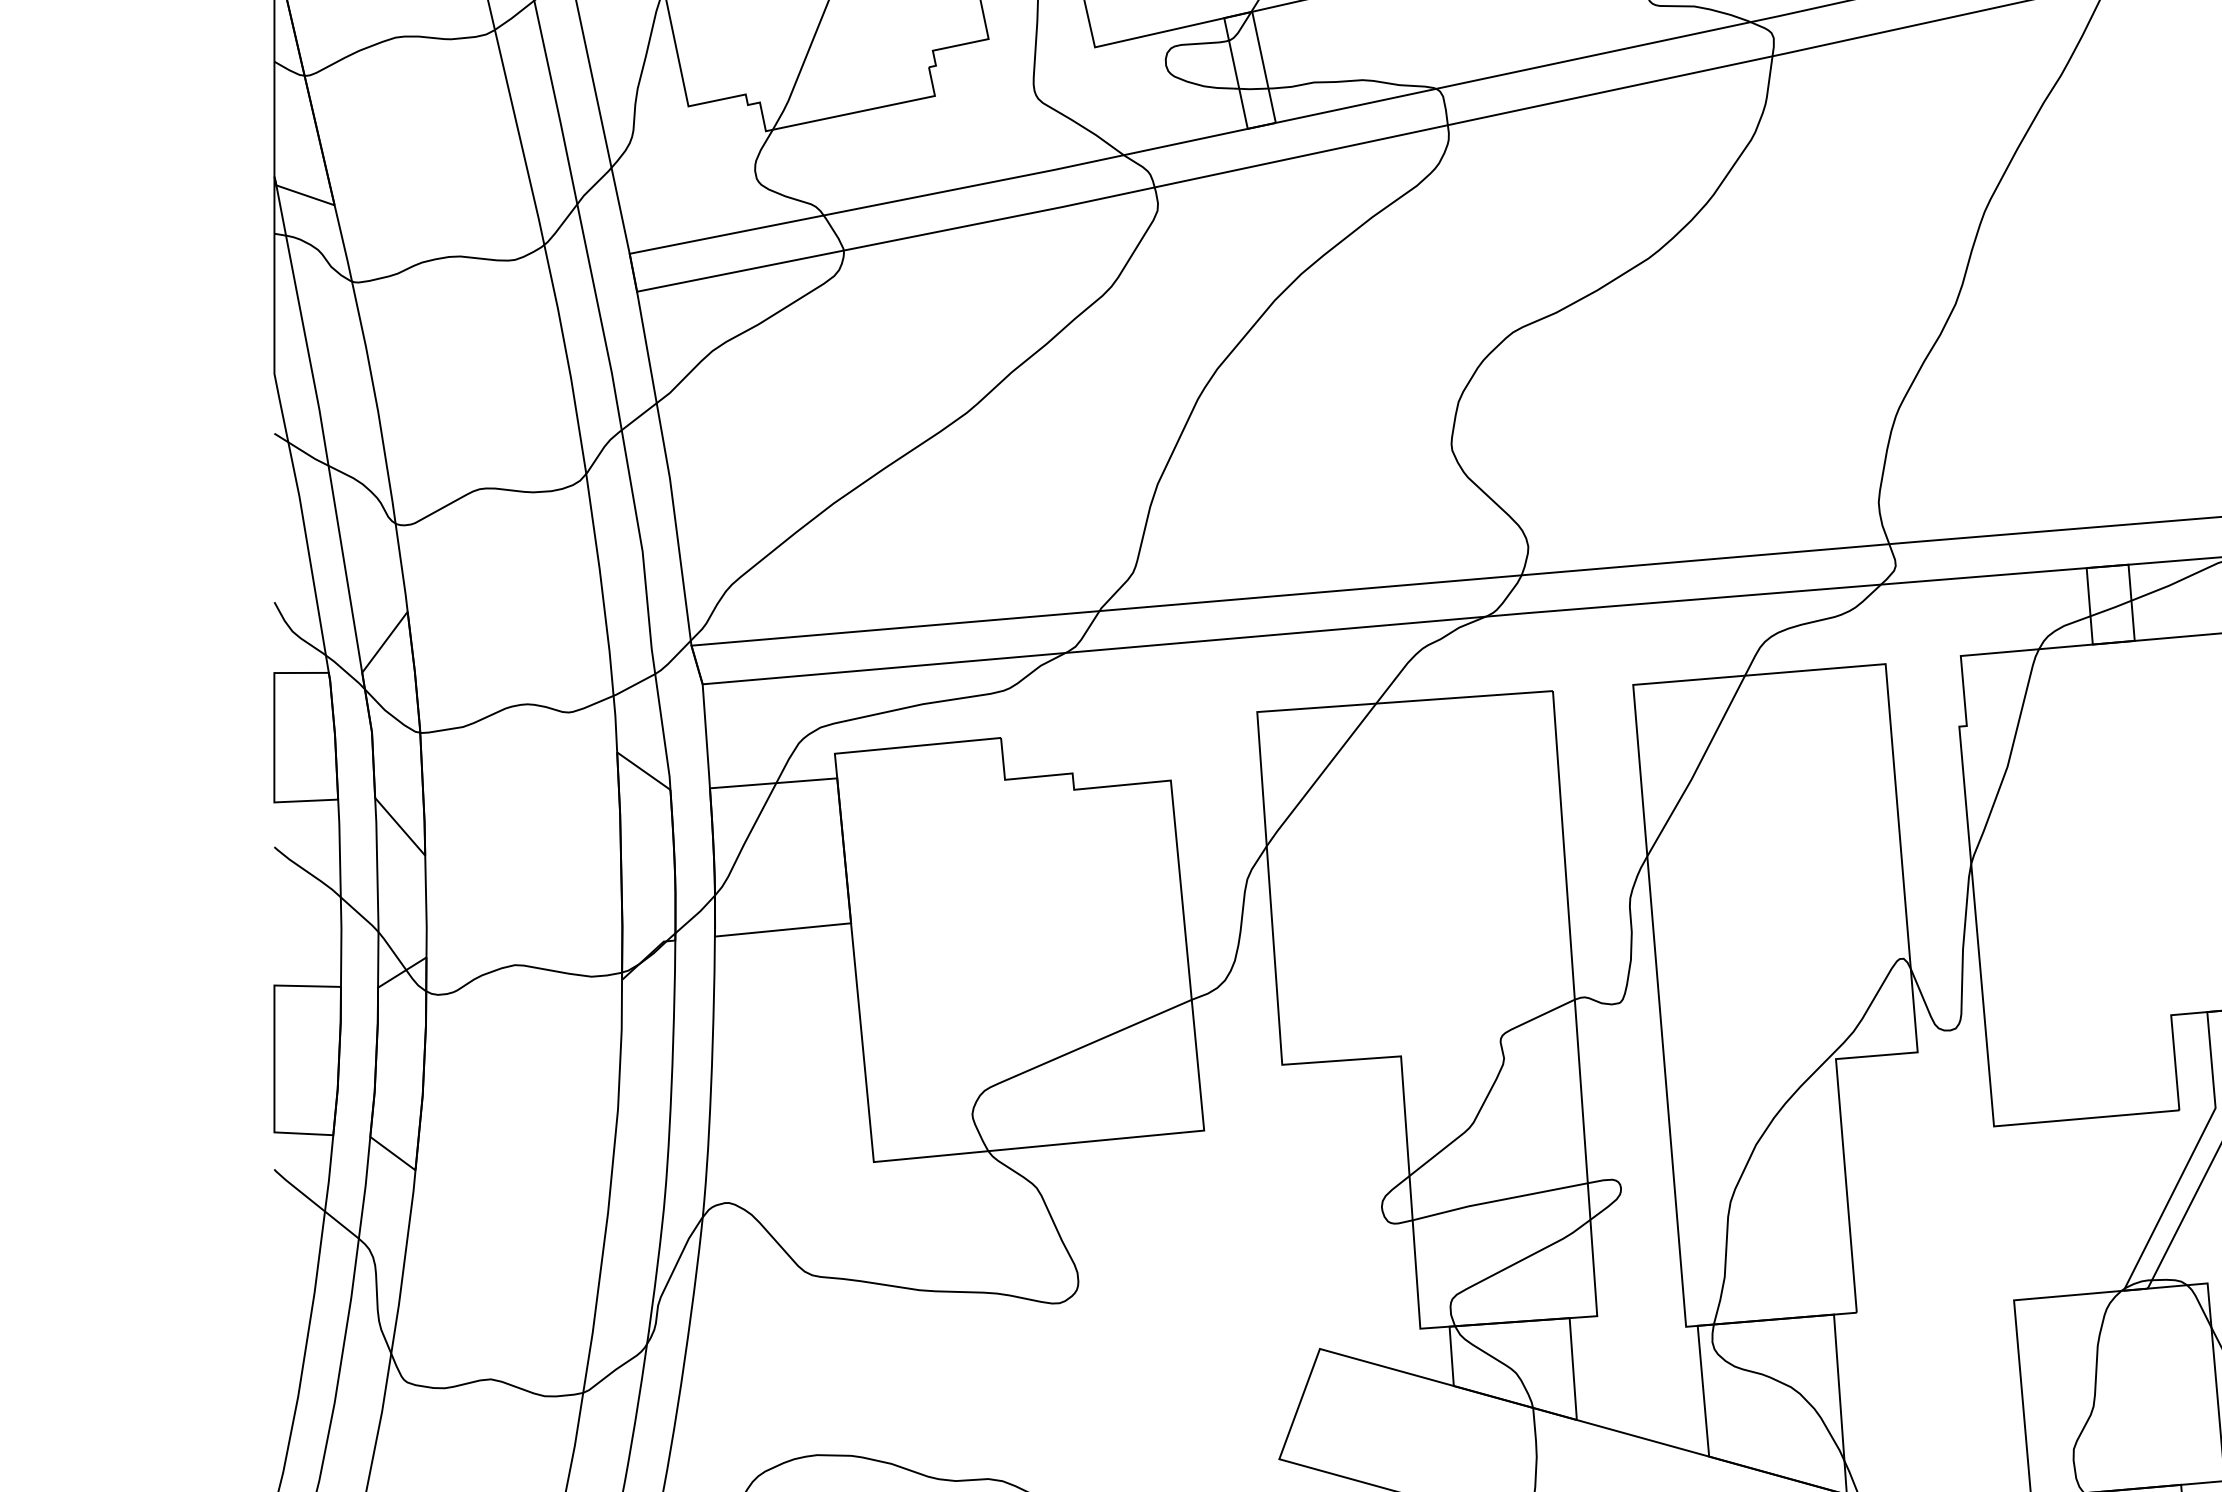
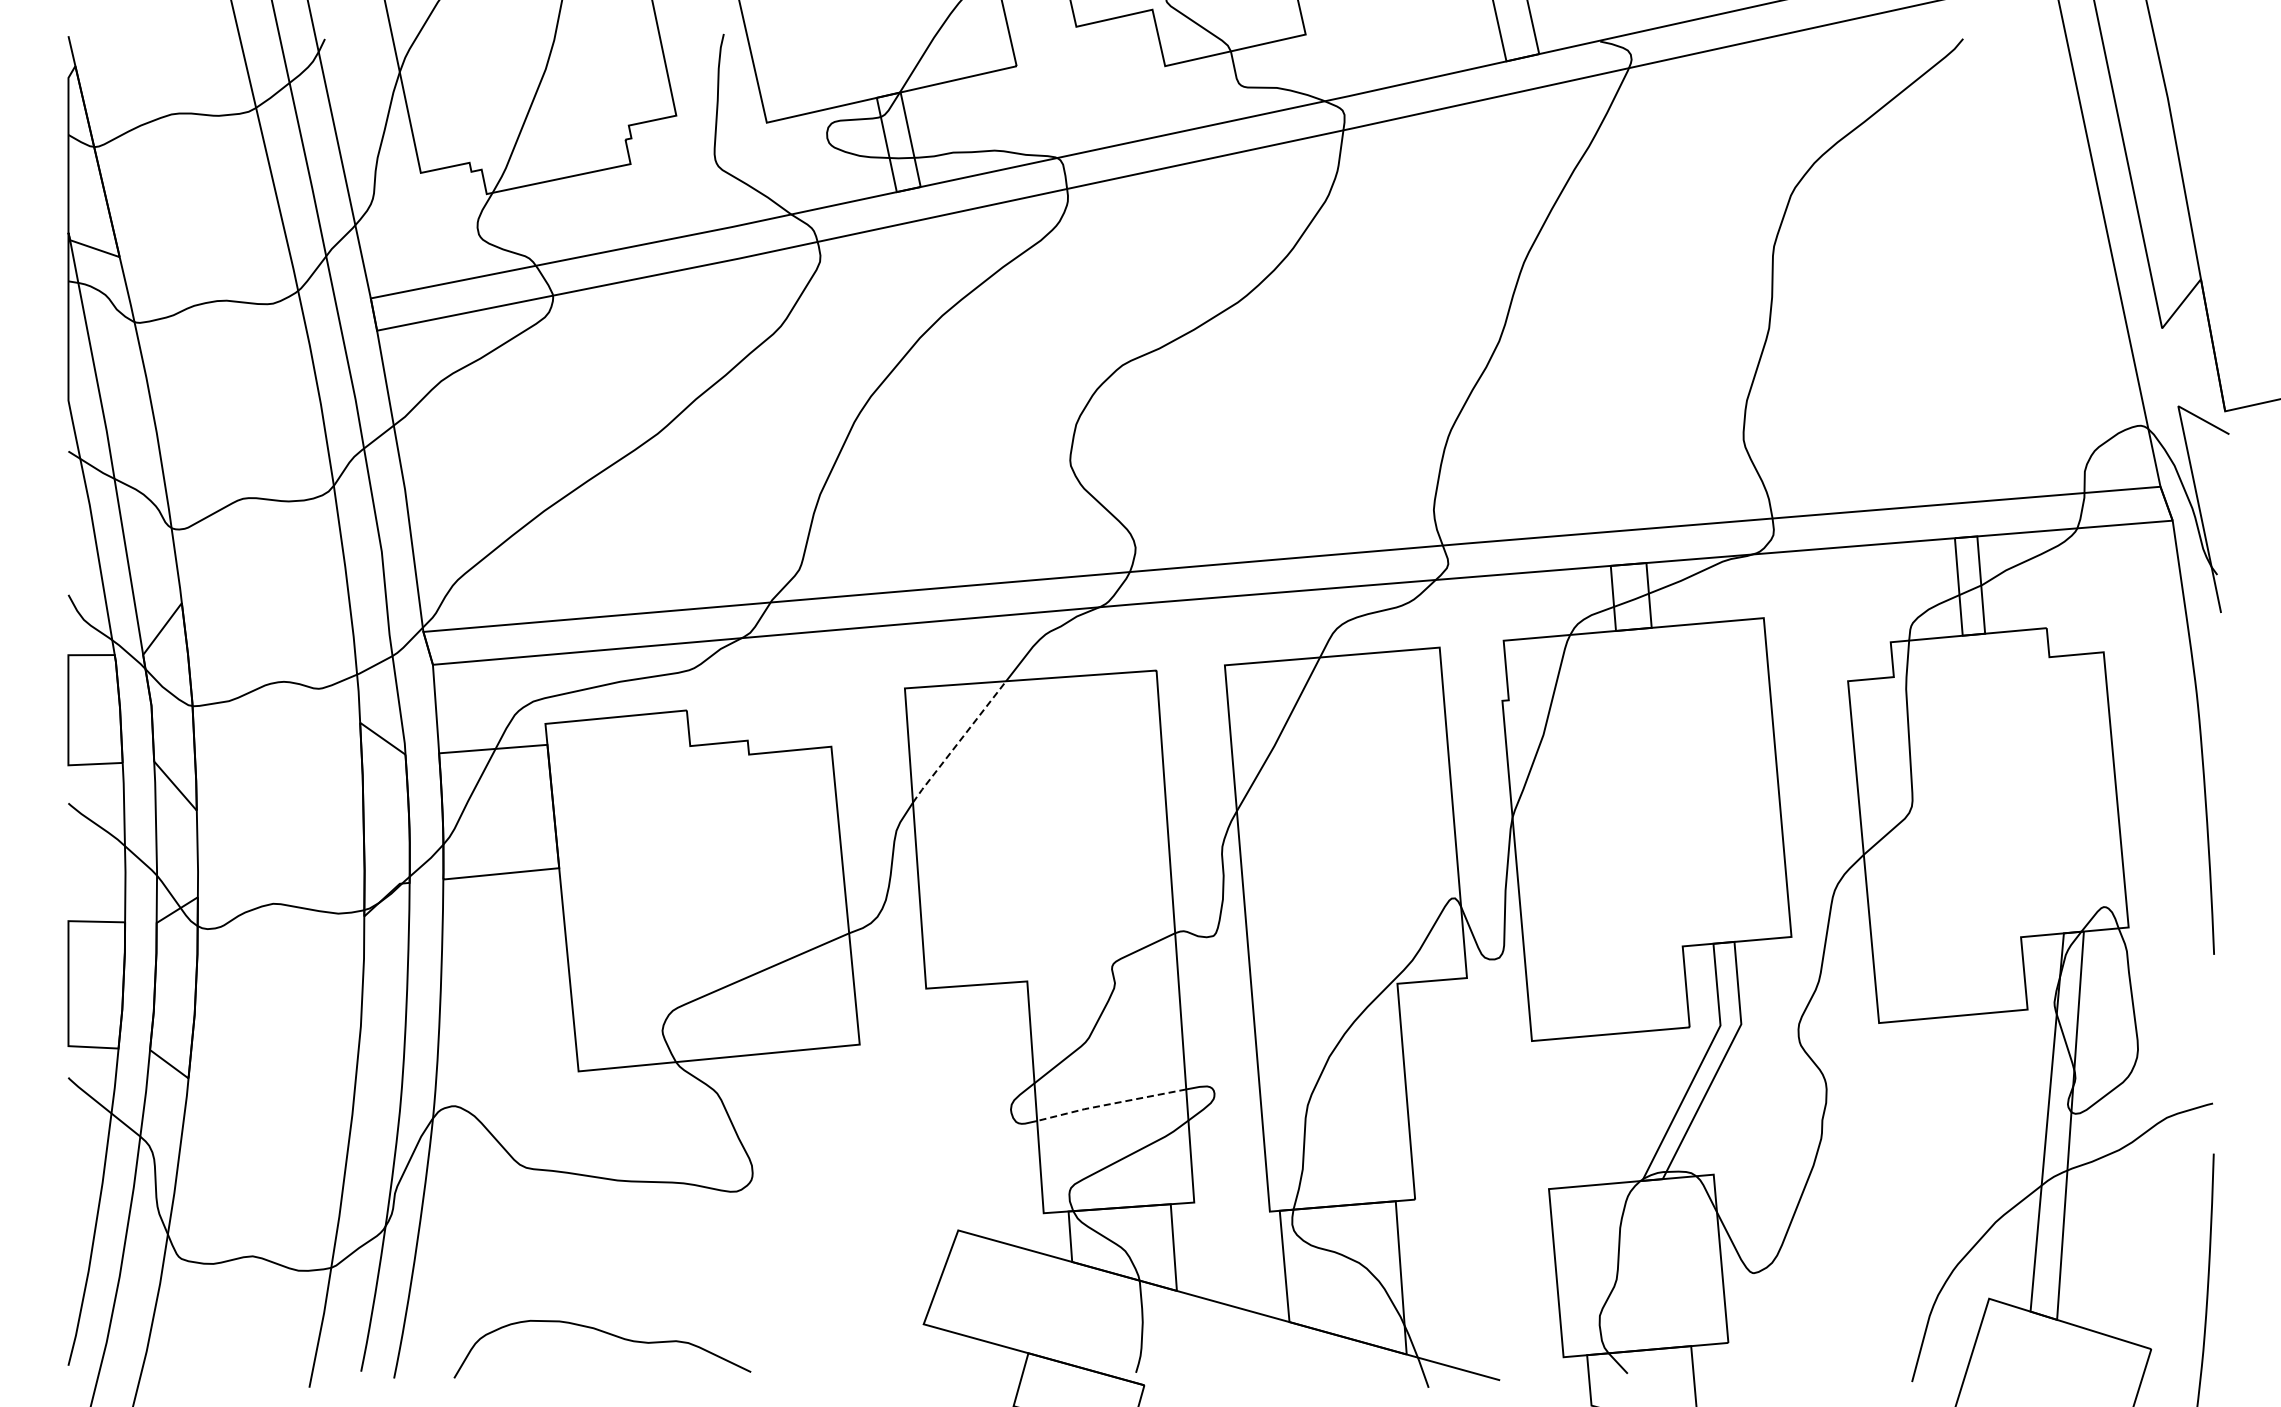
line: (1321, 774) -> (959, 741), solid -> dashed
line: (1498, 1200) -> (1110, 1104), solid -> dashed

